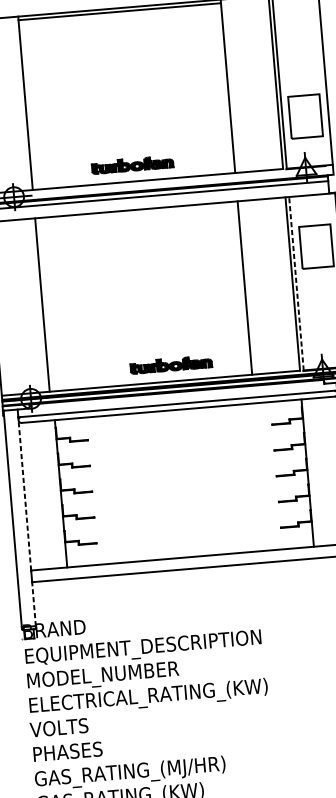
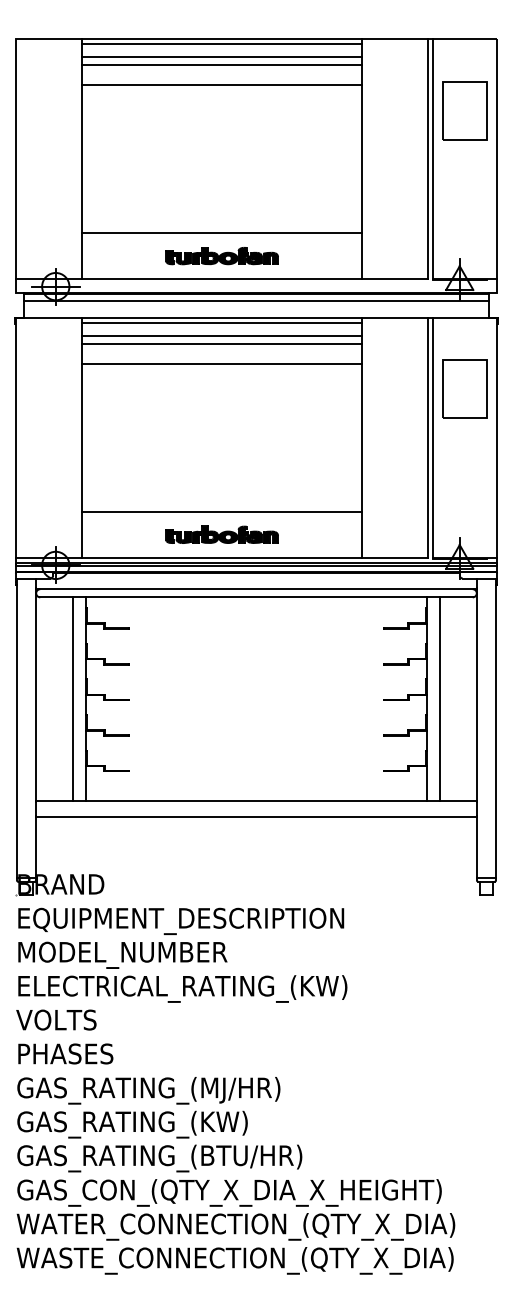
line: (120, 21) -> (222, 57), added
line: (121, 27) -> (222, 65), added
line: (122, 41) -> (222, 85), added
part: (305, 116) -> (464, 110), moved
line: (131, 148) -> (222, 233), added
line: (136, 213) -> (222, 323), added
line: (137, 222) -> (222, 335), added
line: (138, 228) -> (222, 344), added
line: (139, 242) -> (222, 363), added
line: (296, 283) -> (433, 437), dashed -> solid
line: (148, 350) -> (222, 512), added
part: (170, 364) -> (221, 534), moved
line: (316, 471) -> (439, 698), added
line: (24, 494) -> (36, 695), dashed -> solid
line: (51, 494) -> (73, 698), added
line: (34, 603) -> (36, 846), dashed -> solid

